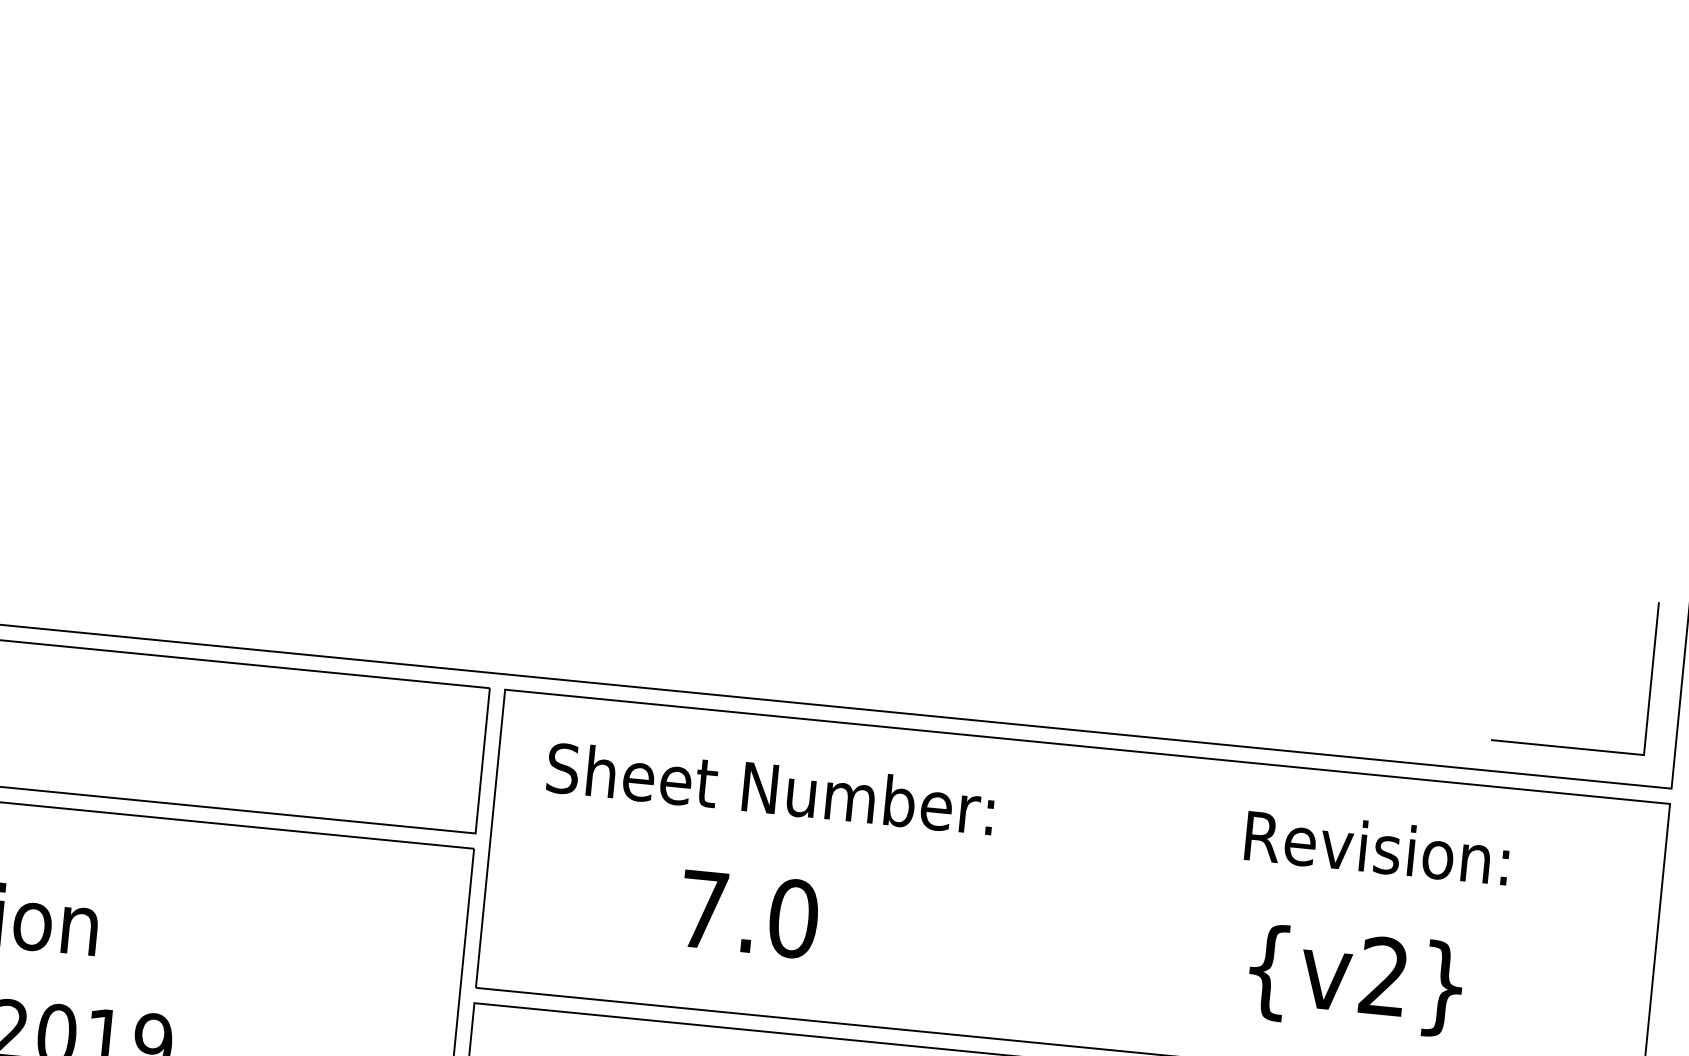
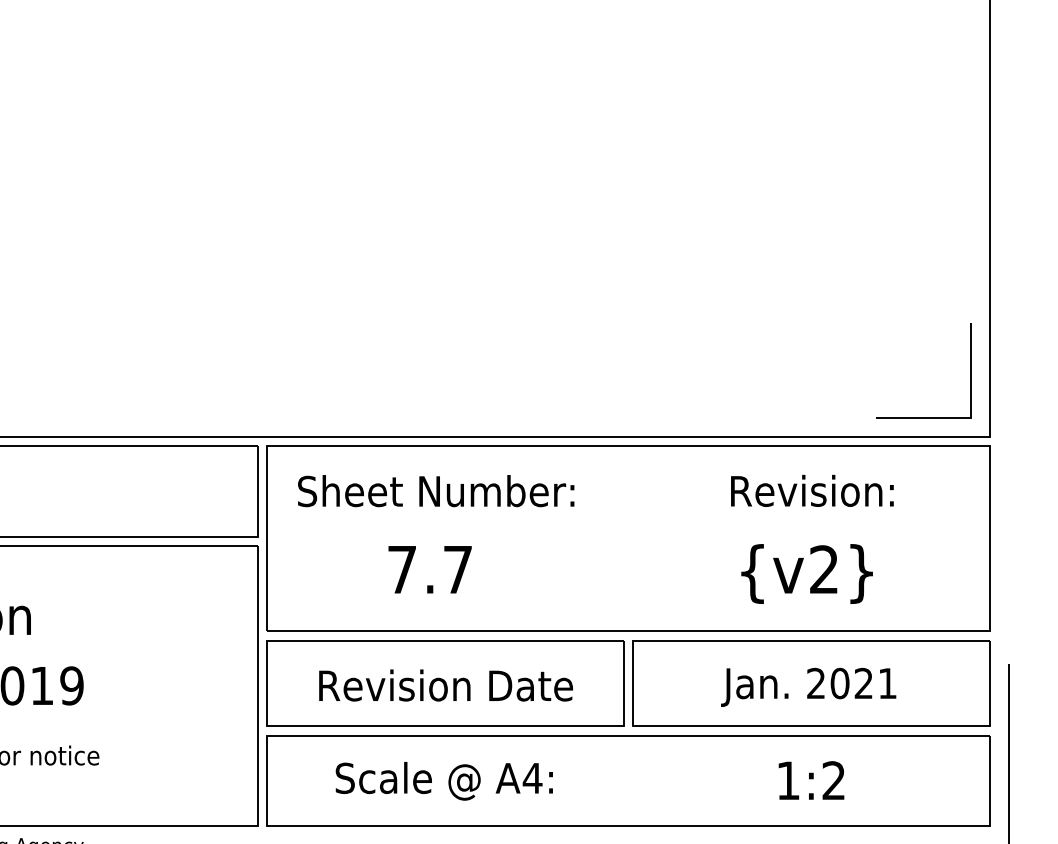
text: (792, 918) -> (457, 569), 7.0 -> 7.7

